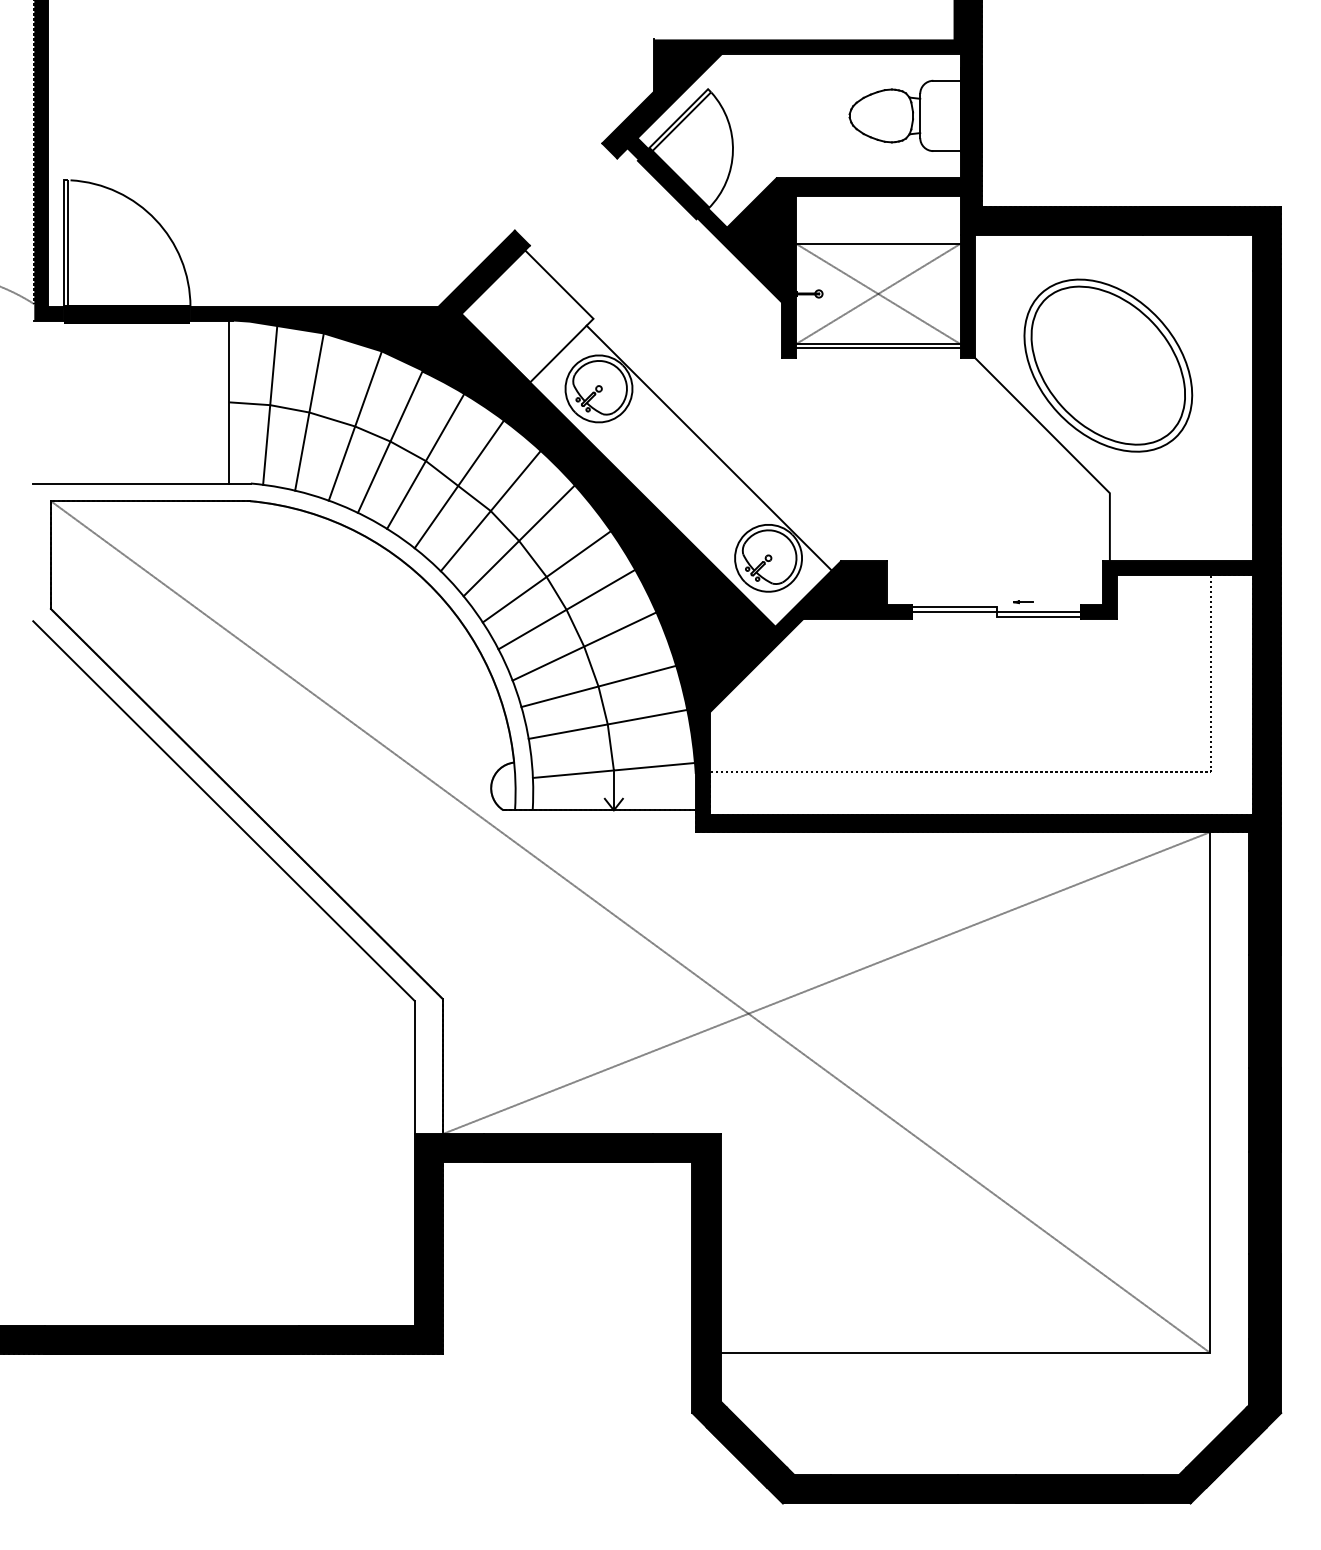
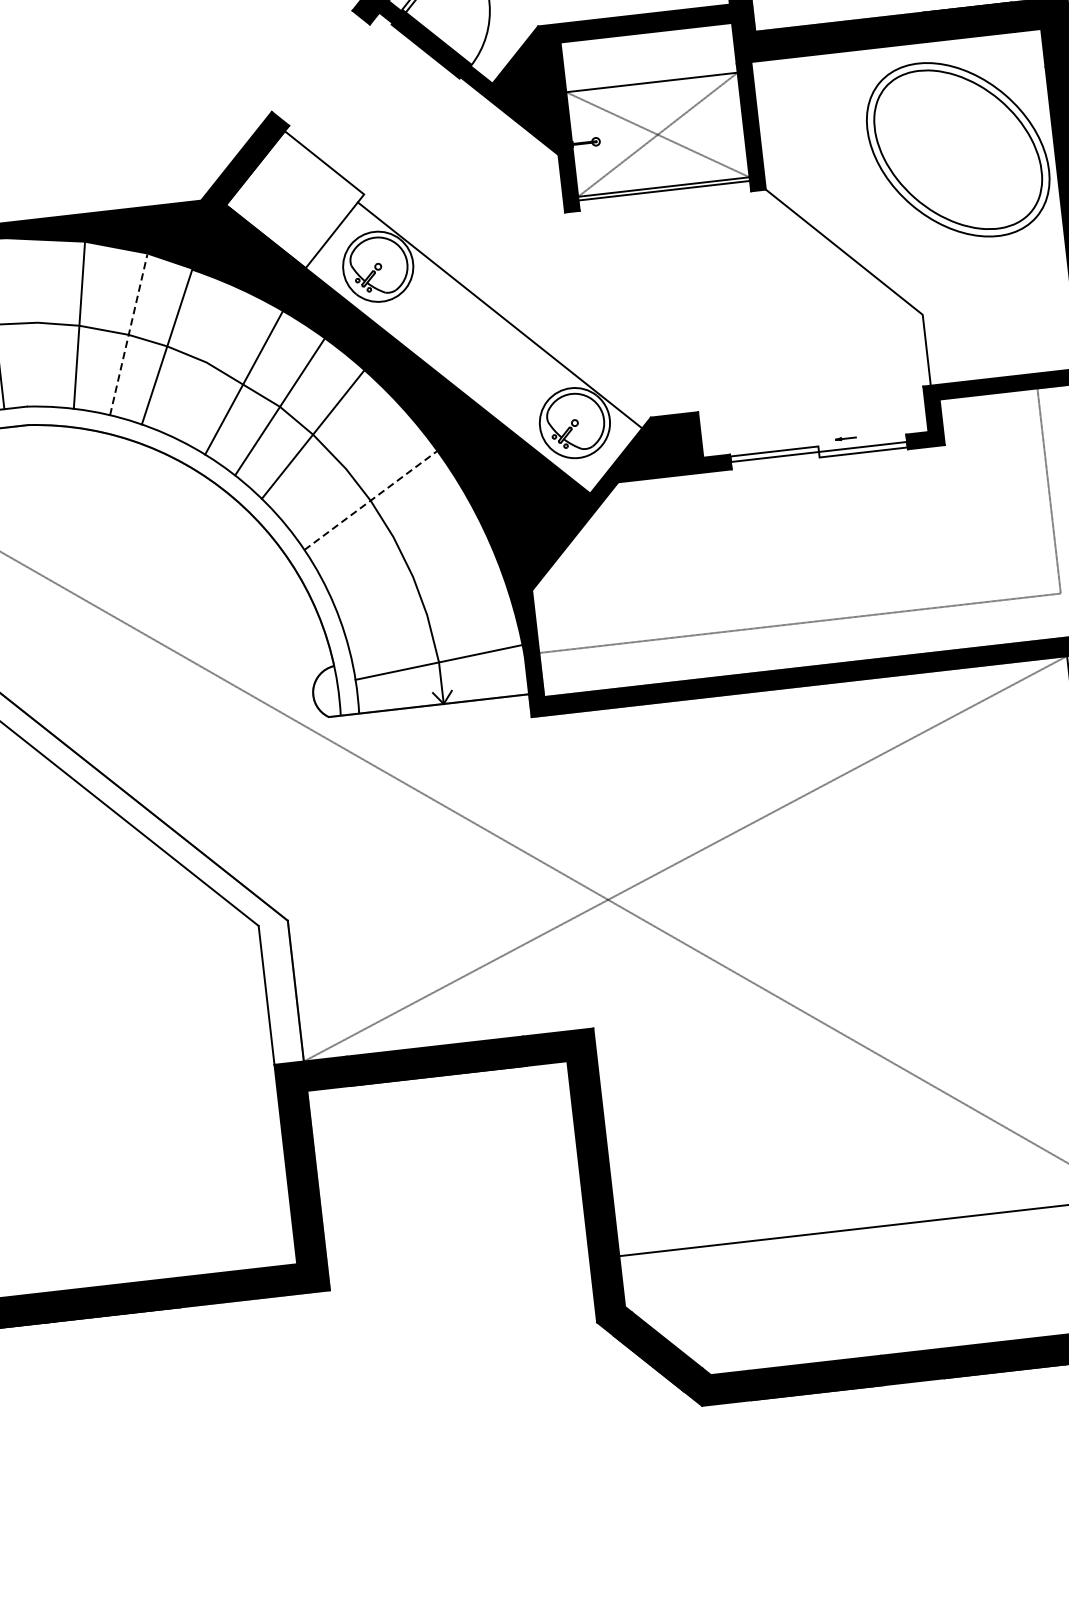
part: (1108, 365) -> (958, 149), moved
line: (270, 404) -> (37, 322), removed
line: (355, 426) -> (129, 334), solid -> dashed
line: (425, 460) -> (206, 361), removed
line: (546, 576) -> (345, 468), removed
line: (566, 609) -> (370, 500), solid -> dashed
line: (583, 646) -> (392, 536), removed
line: (598, 686) -> (413, 576), removed
line: (607, 724) -> (426, 615), removed

